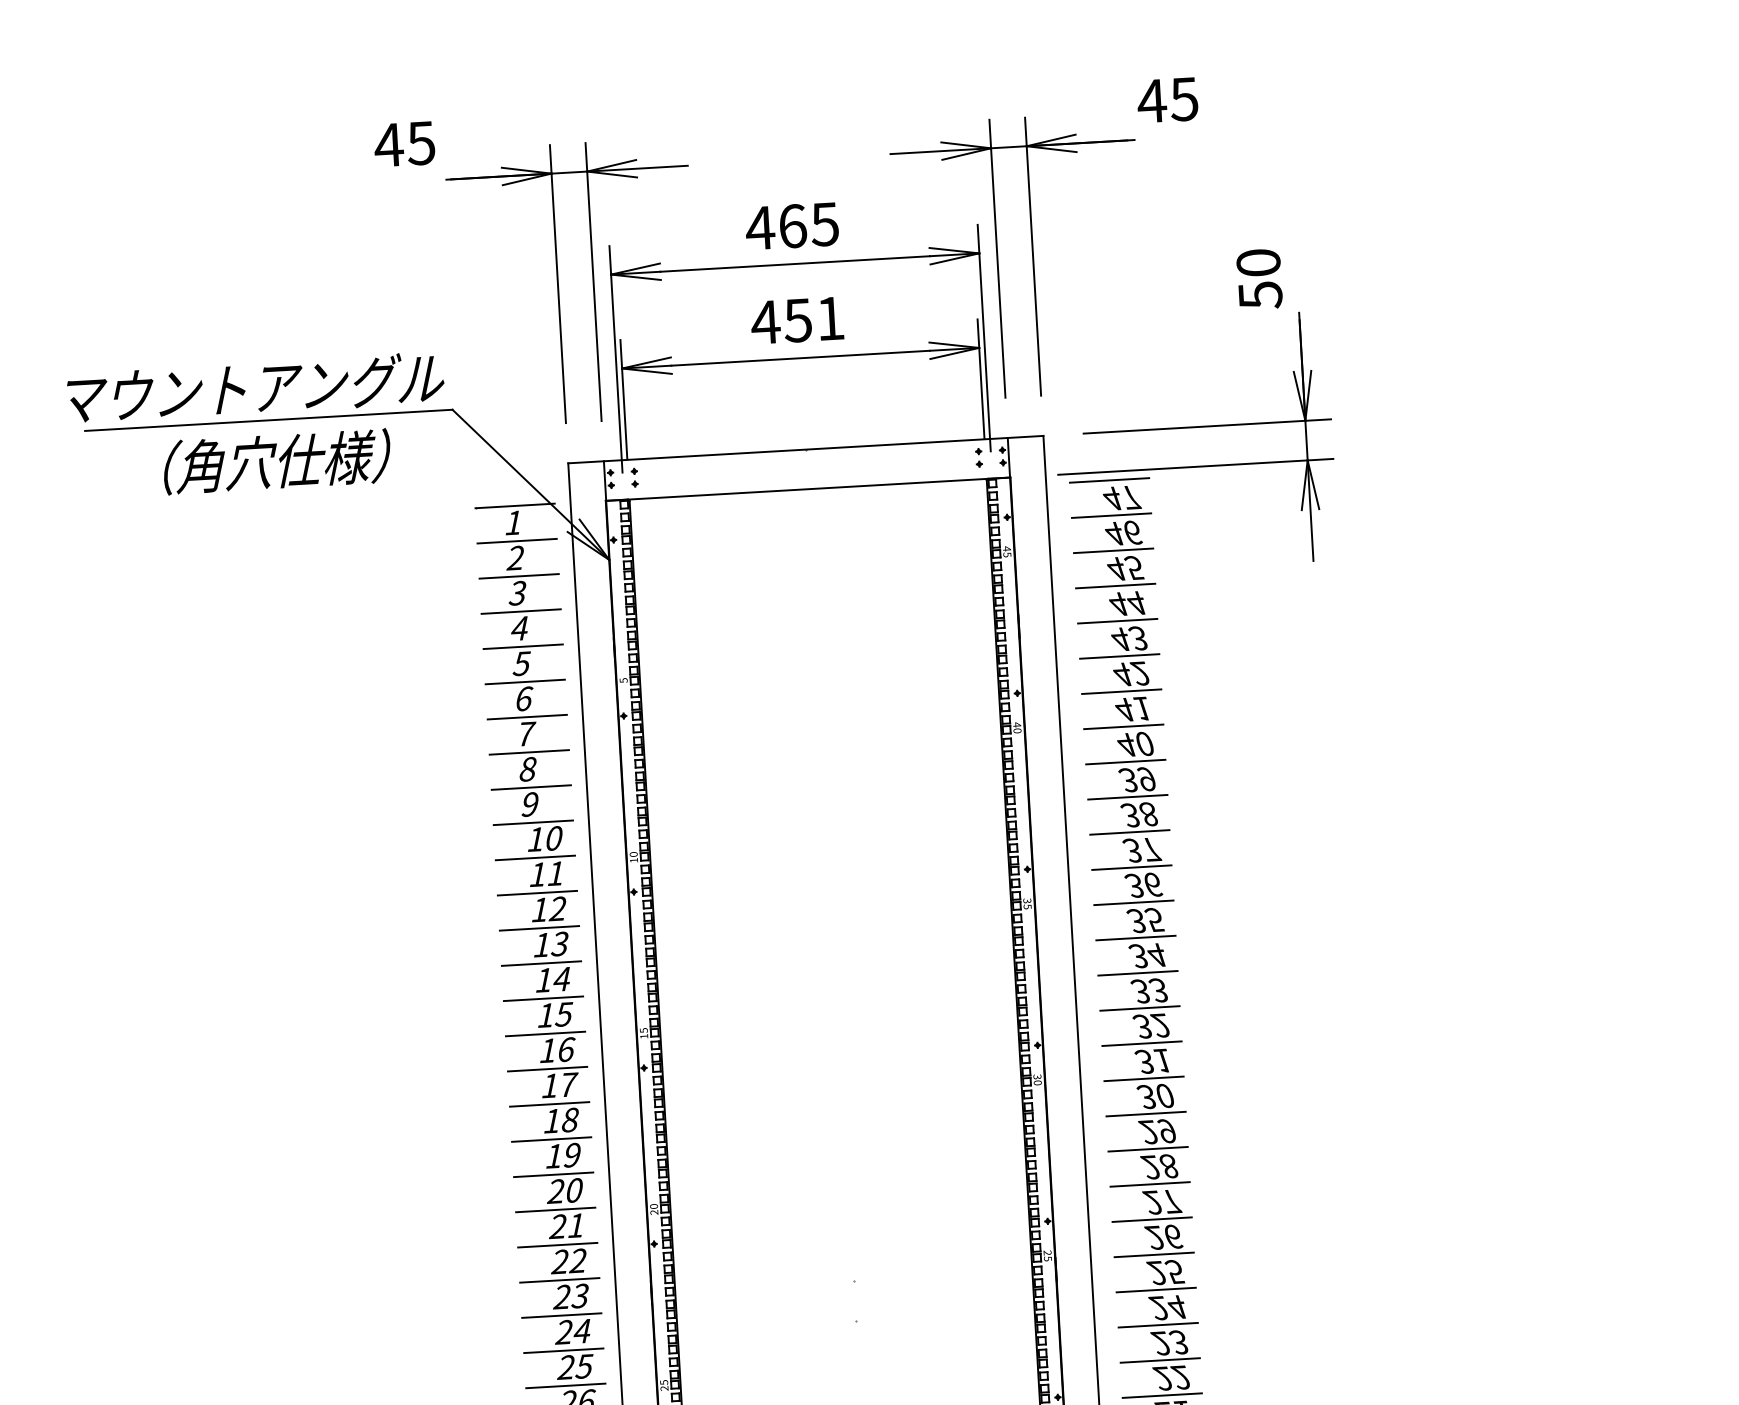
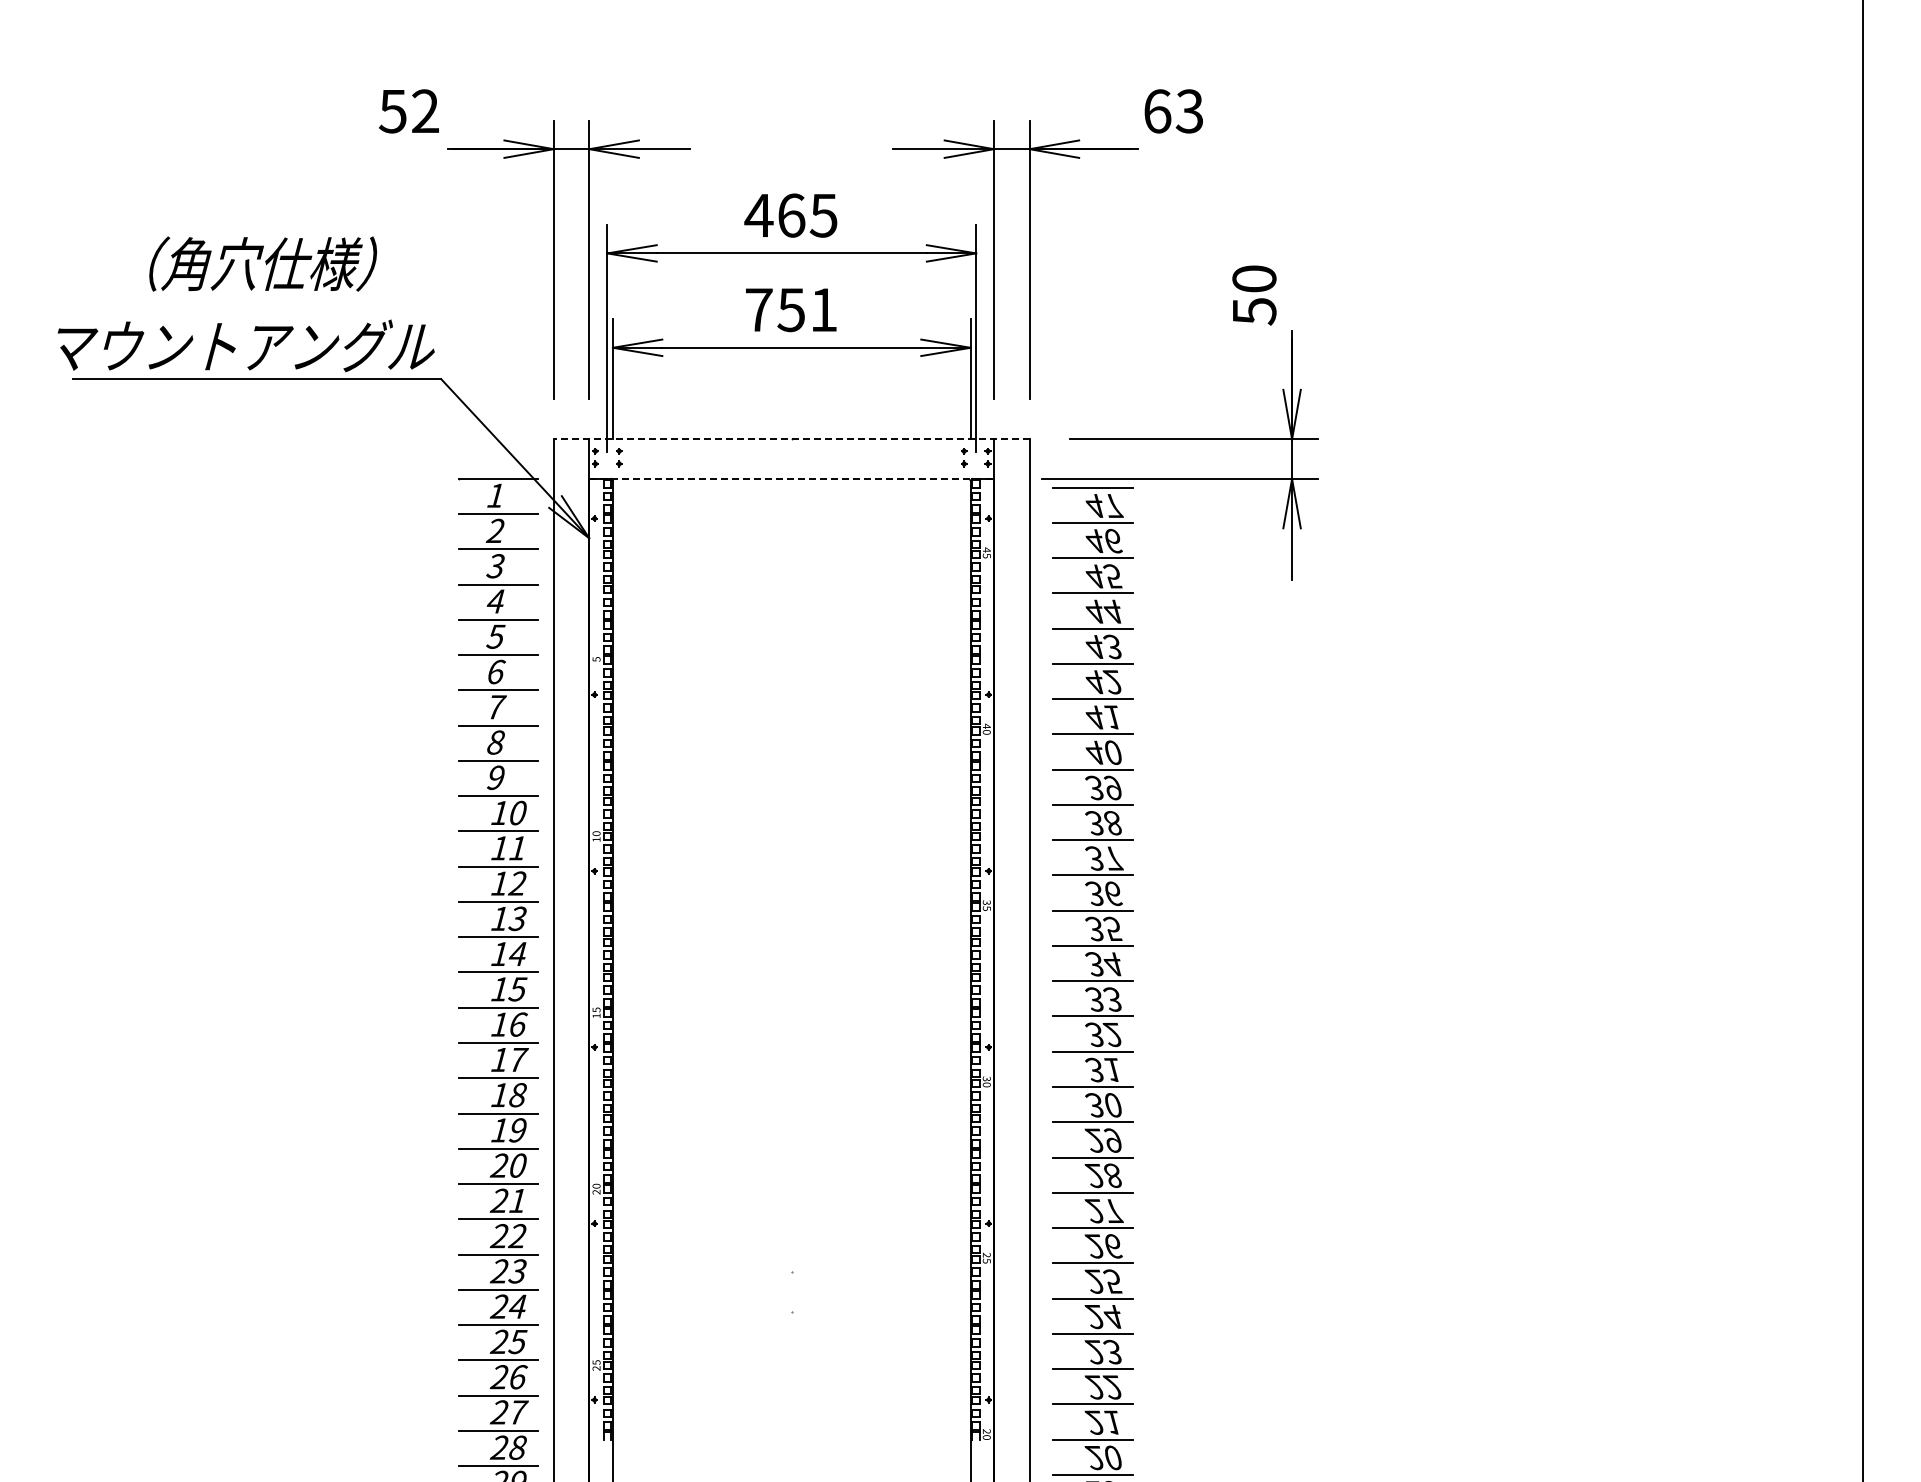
text: (1167, 100) -> (1172, 111), 45 -> 63
text: (404, 144) -> (408, 111), 45 -> 52
text: (765, 321) -> (758, 309), 451 -> 751
line: (805, 449) -> (791, 439), solid -> dashed
text: (277, 461) -> (263, 263), moved
line: (808, 489) -> (792, 479), solid -> dashed

